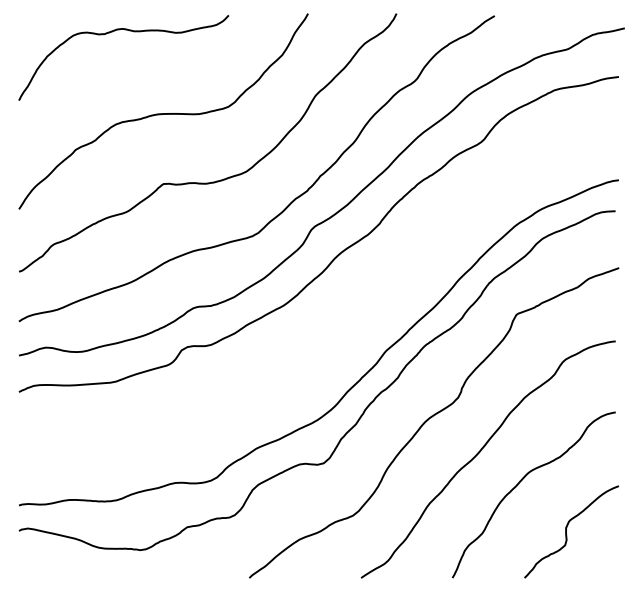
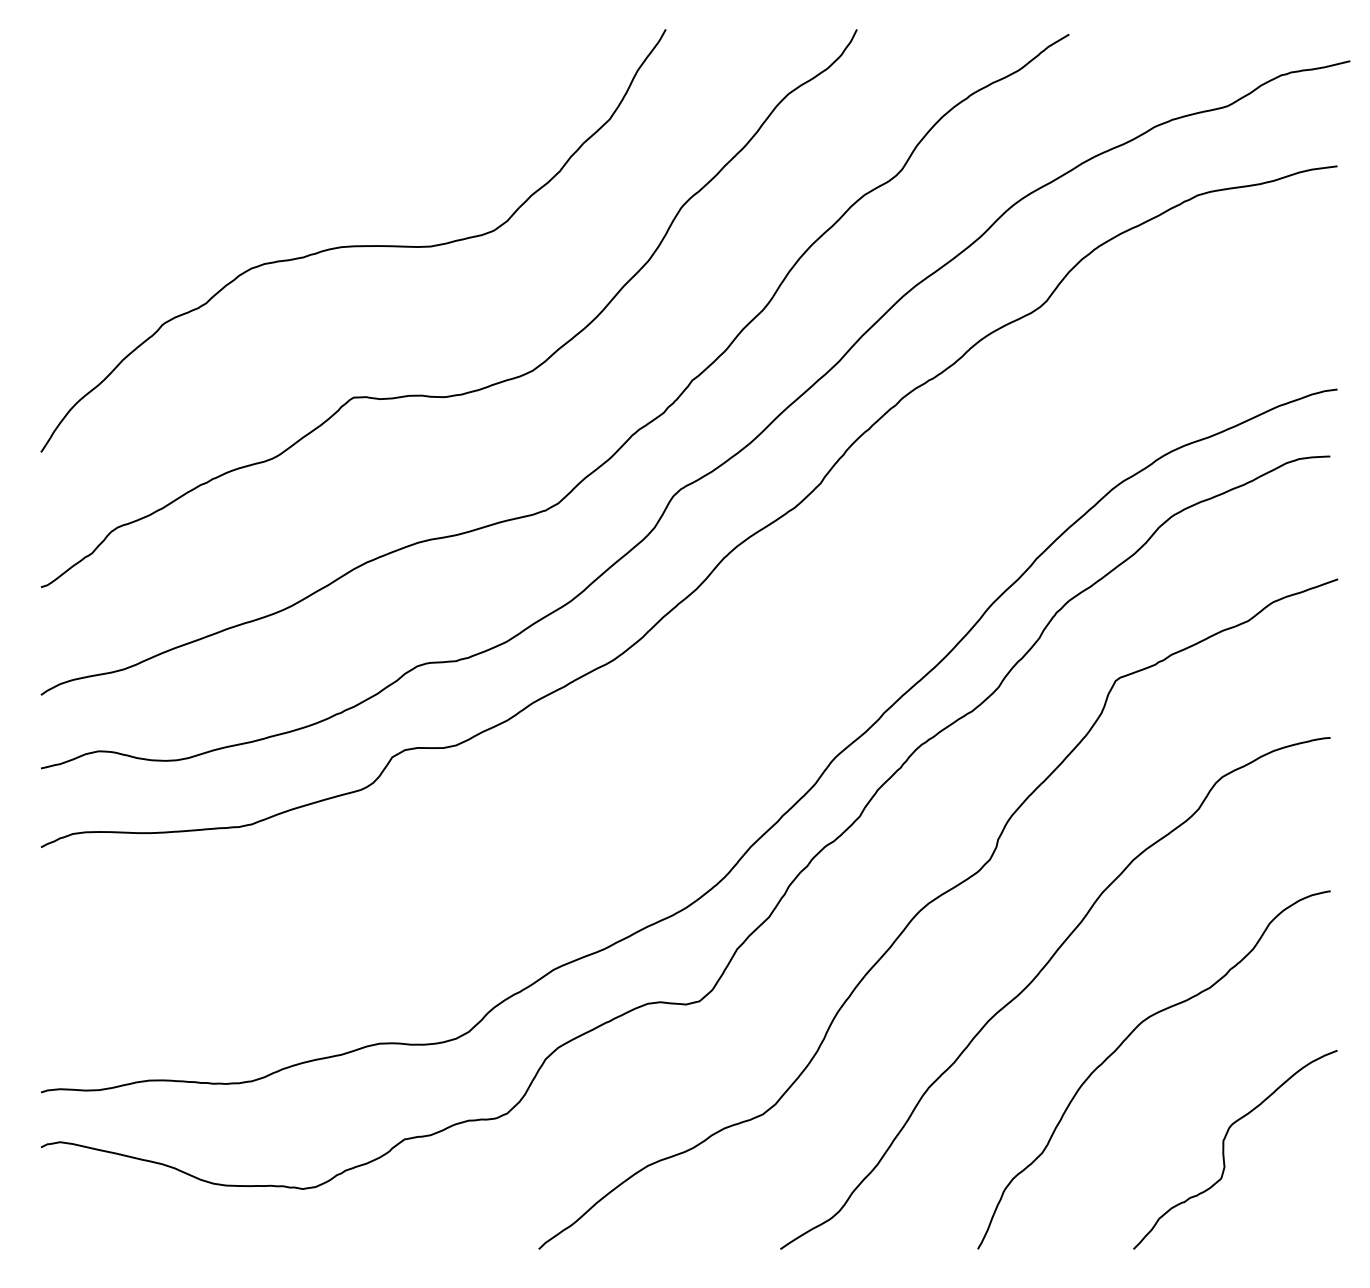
curve: (129, 31) -> (279, 68), removed

